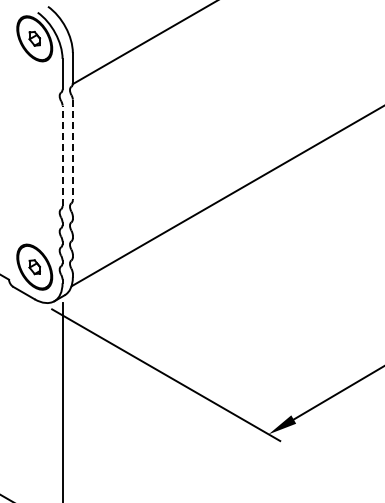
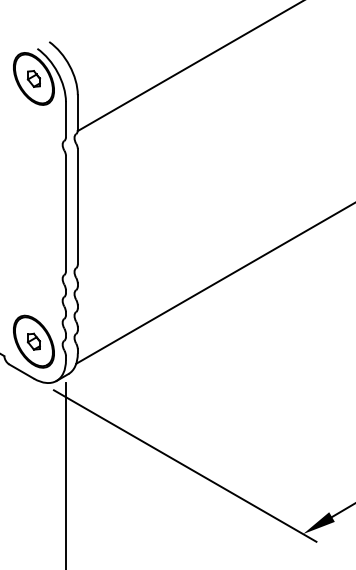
line: (72, 150) -> (77, 207), dashed -> solid
line: (62, 155) -> (65, 213), dashed -> solid

